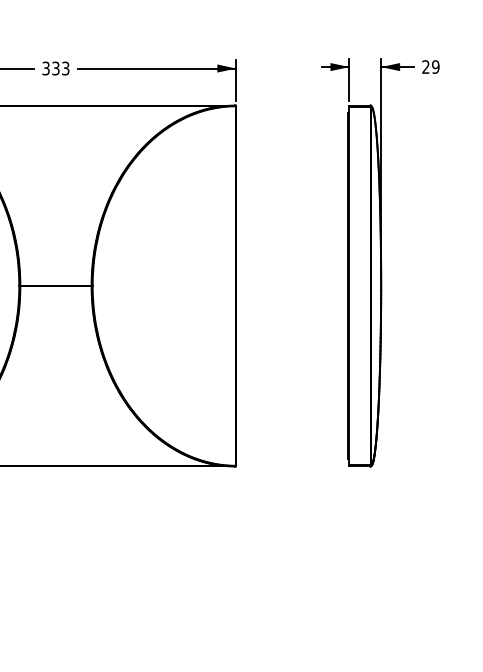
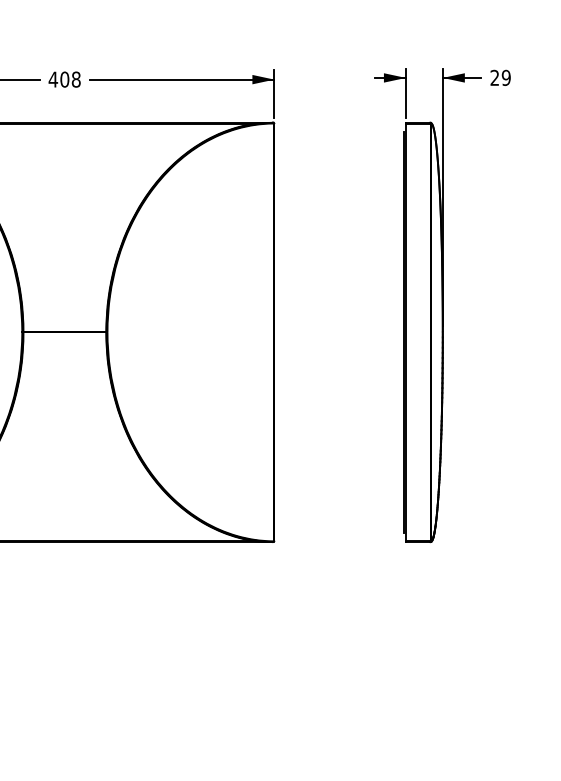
text: (55, 68) -> (64, 79), 333 -> 408

